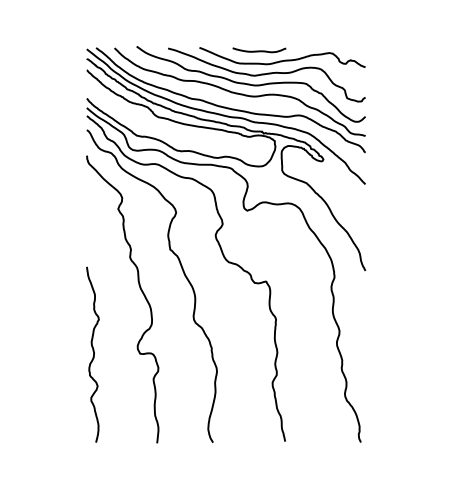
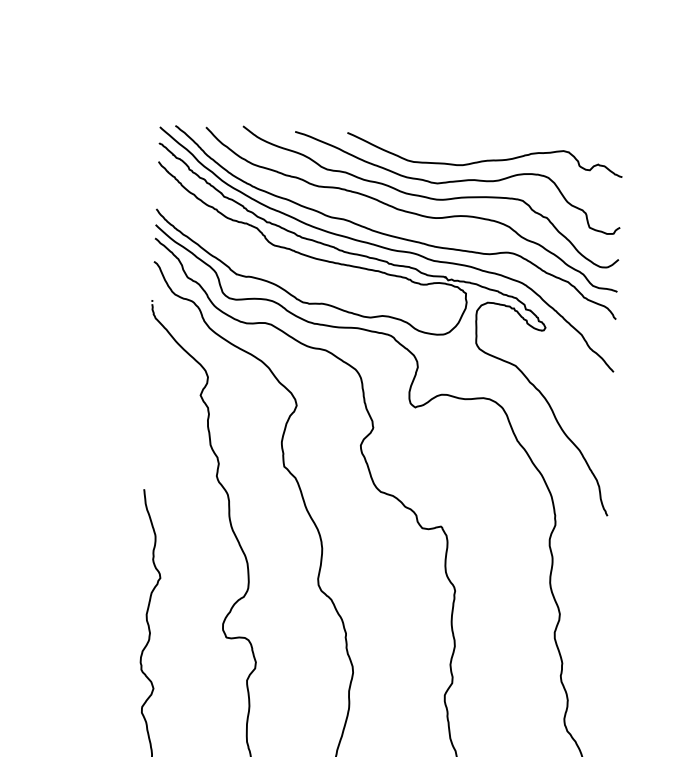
curve: (259, 50) -> (447, 141), removed

